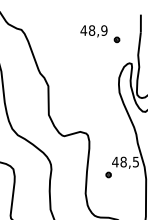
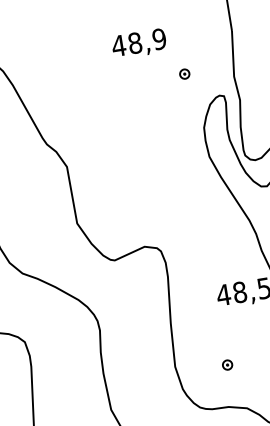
part: (116, 39) -> (183, 73), moved
part: (108, 174) -> (227, 364), moved

